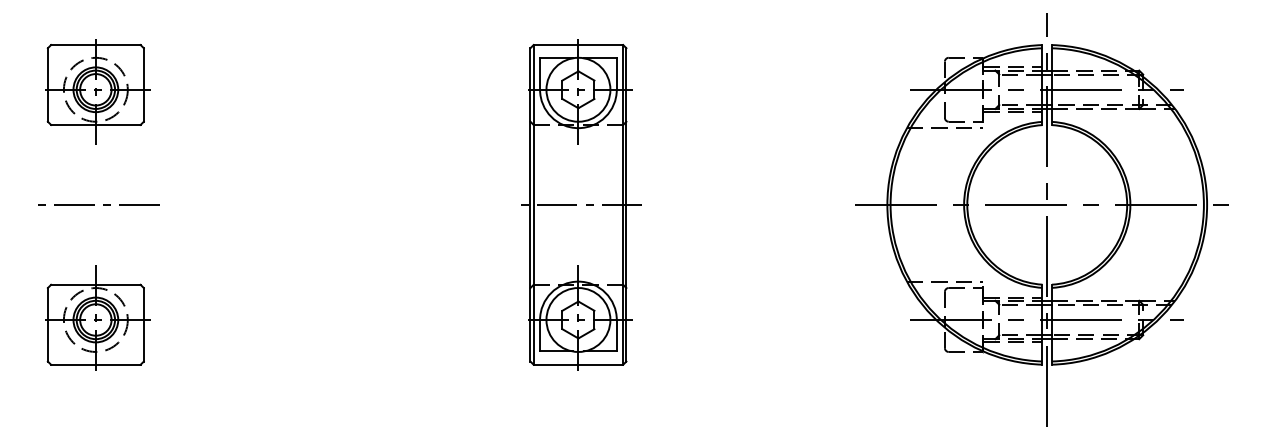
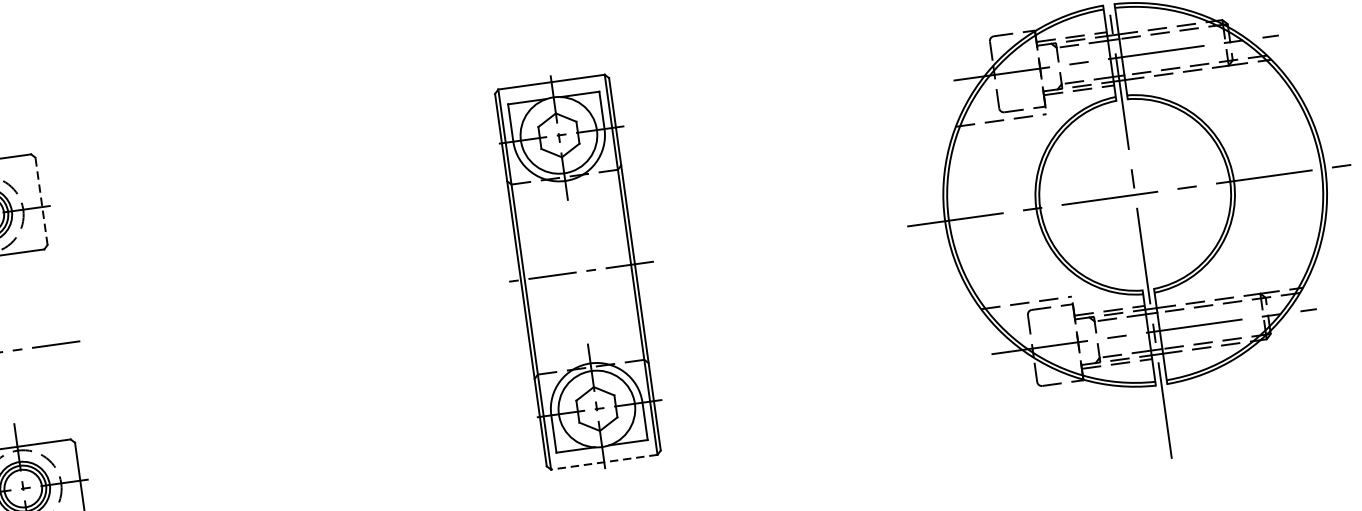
line: (143, 84) -> (41, 200), solid -> dashed
line: (578, 364) -> (604, 461), solid -> dashed

